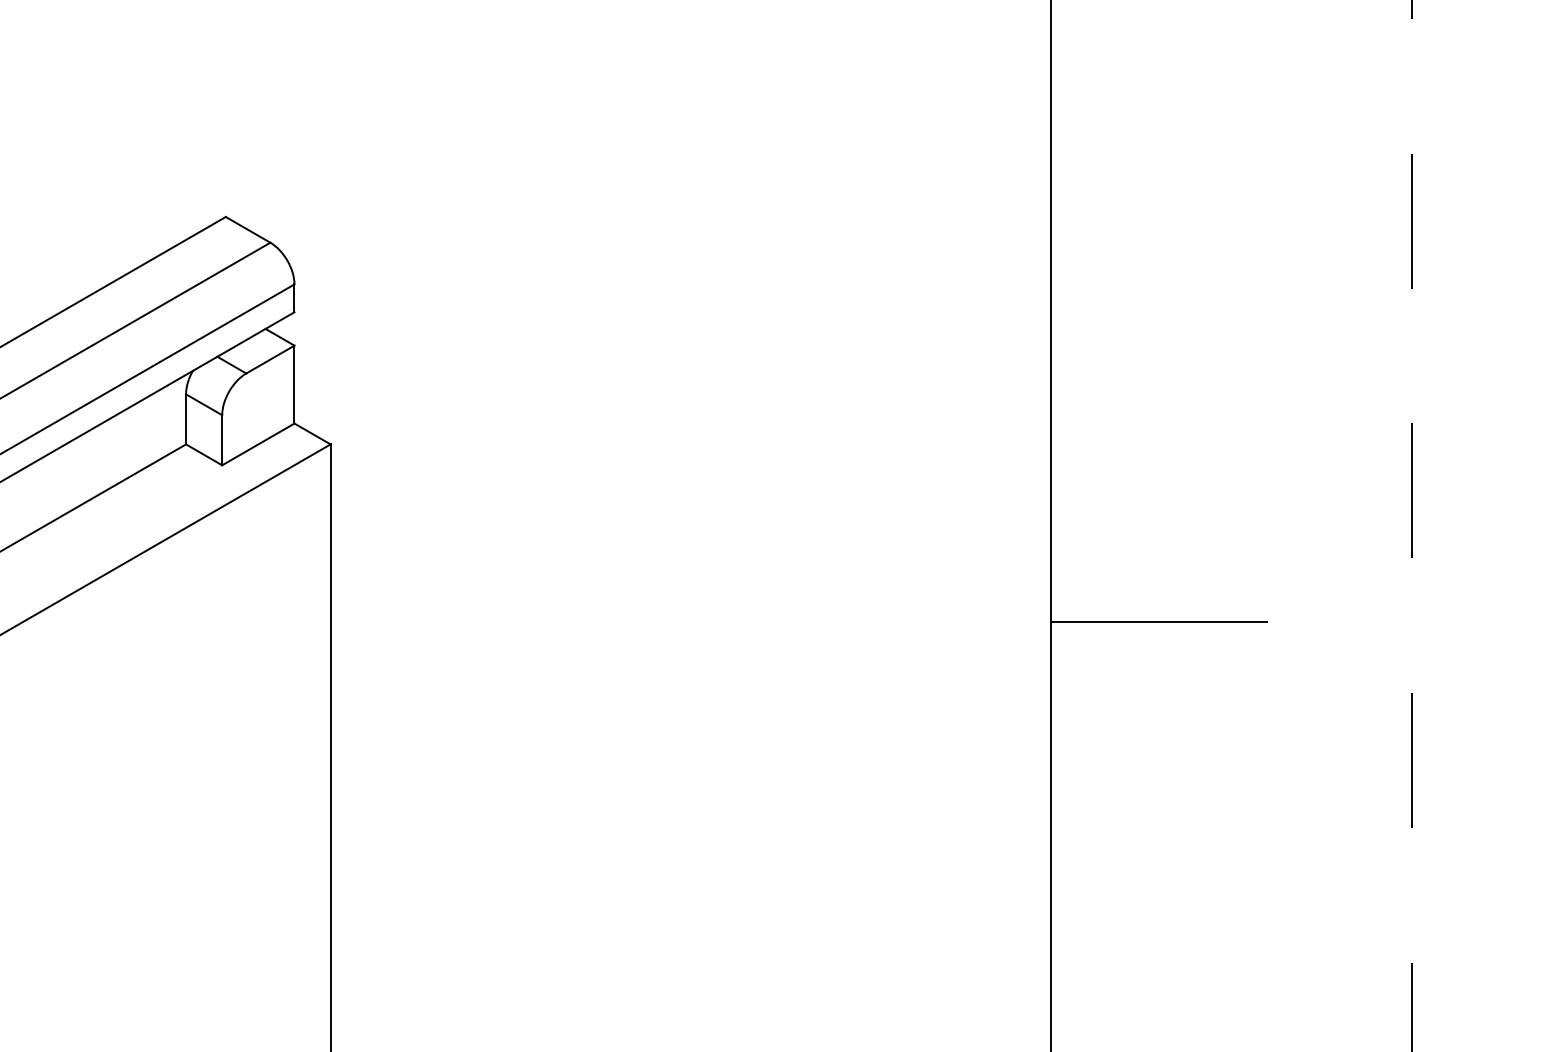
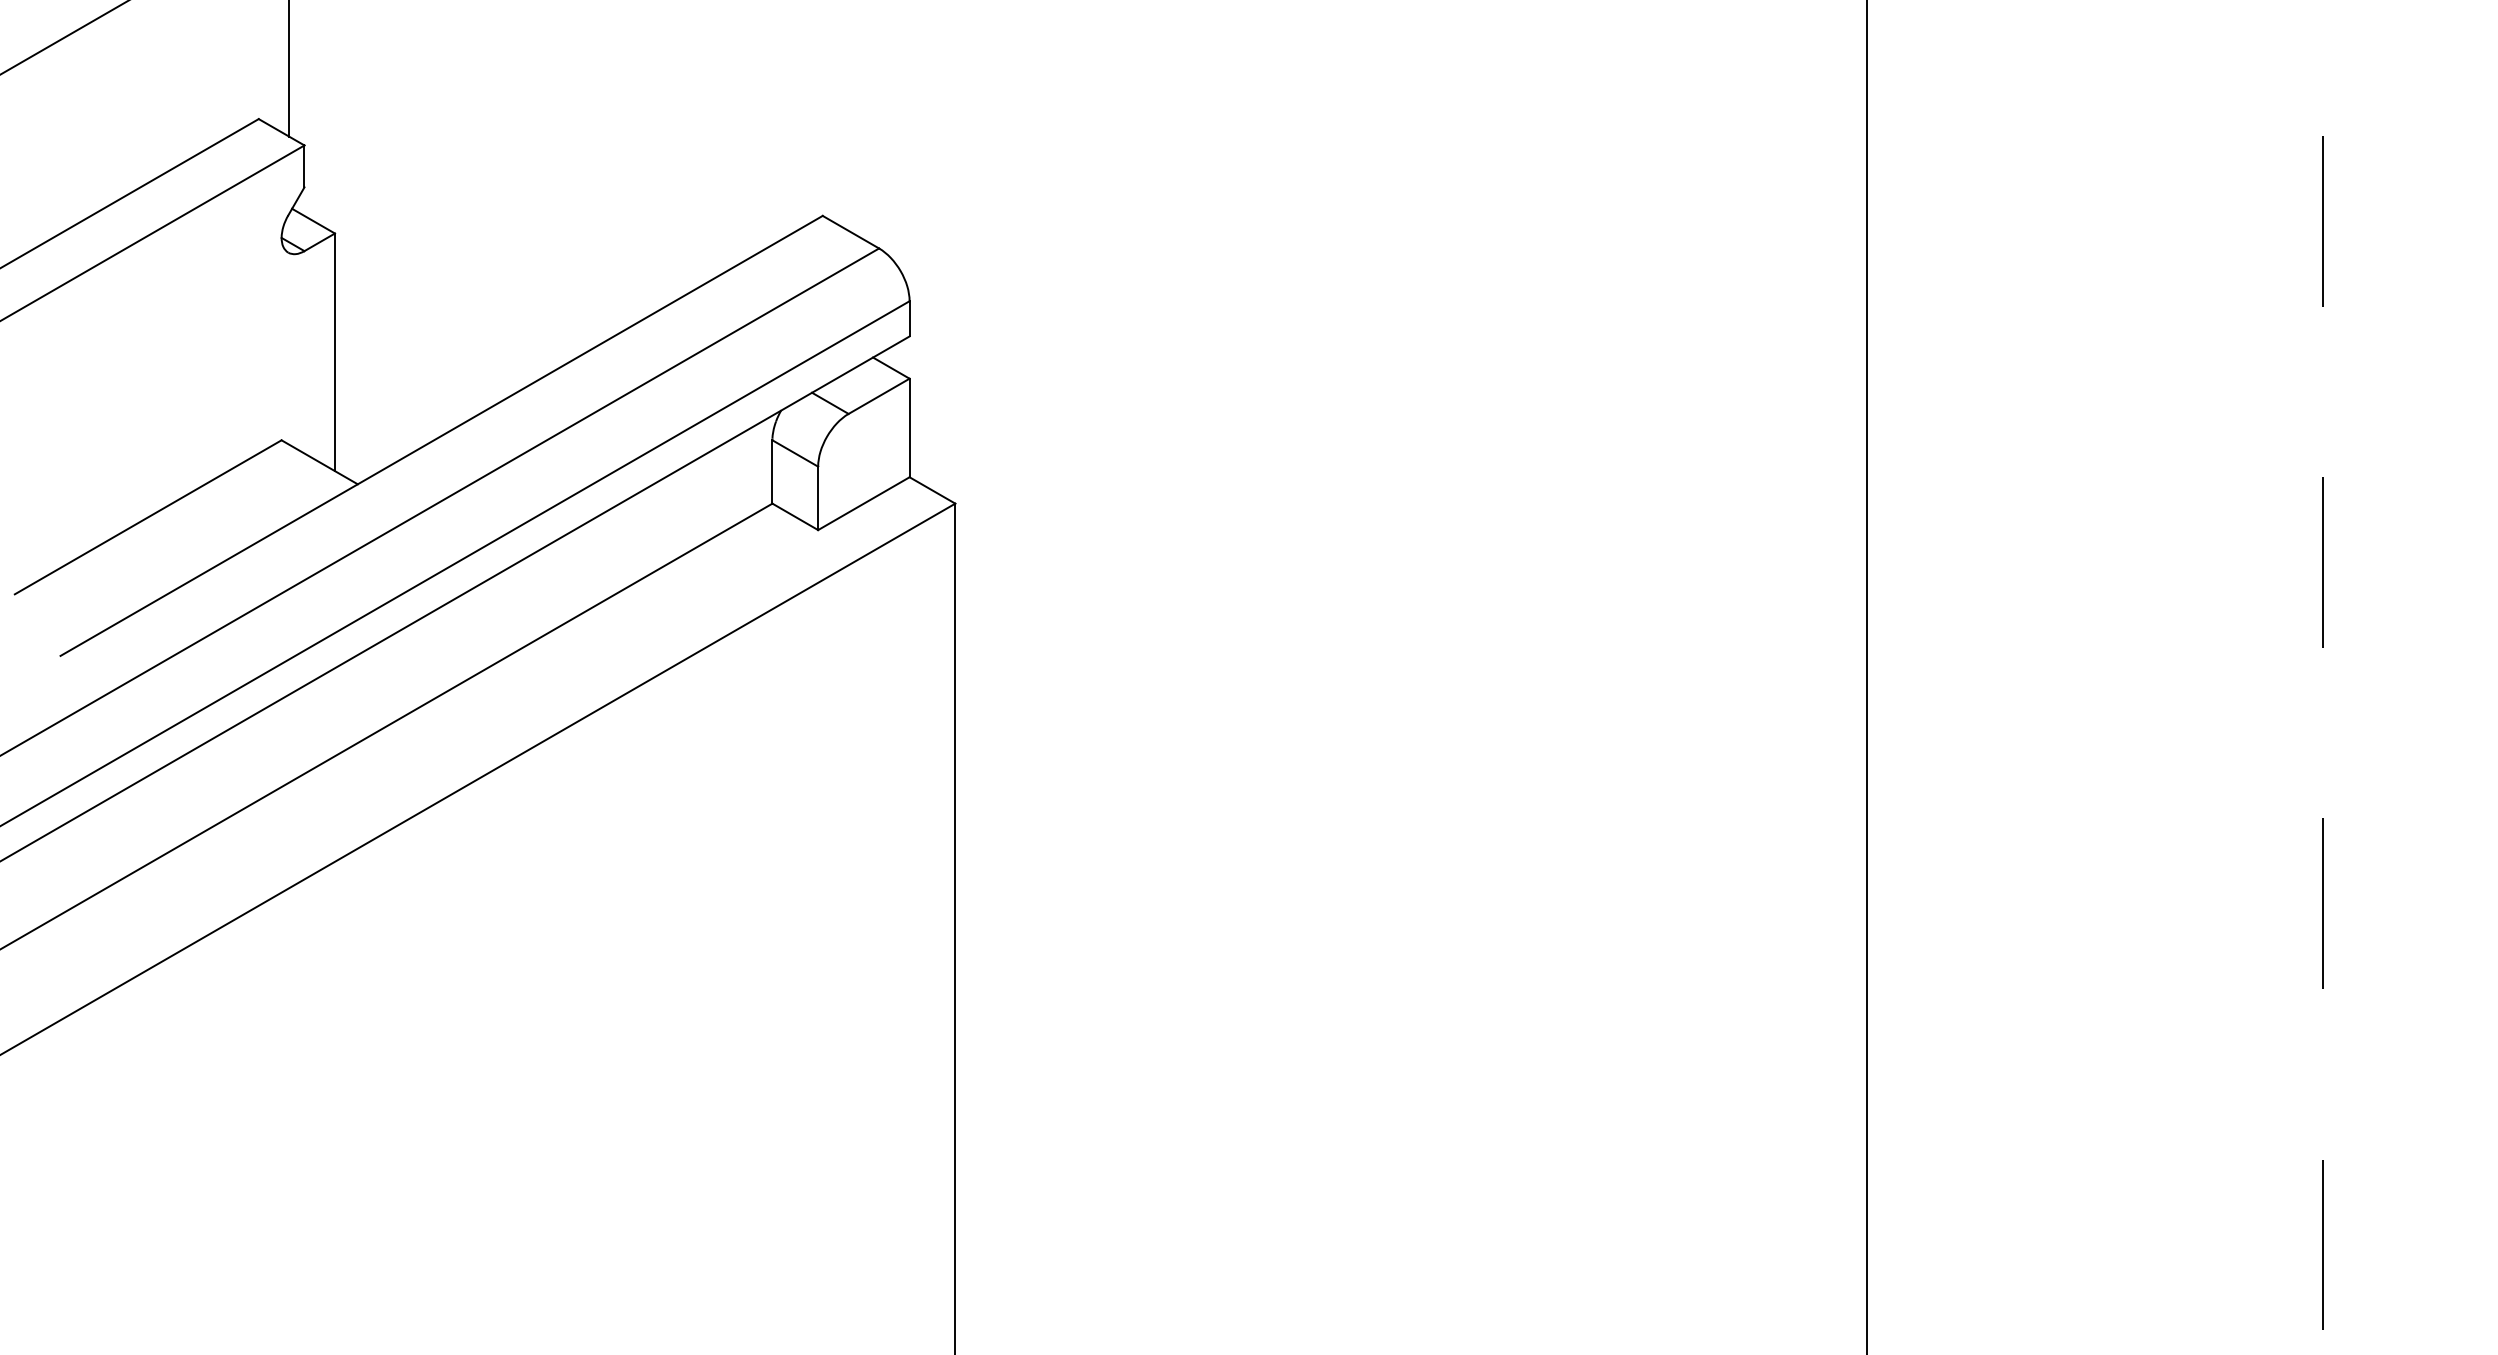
line: (1159, 622) -> (2003, 728), removed

